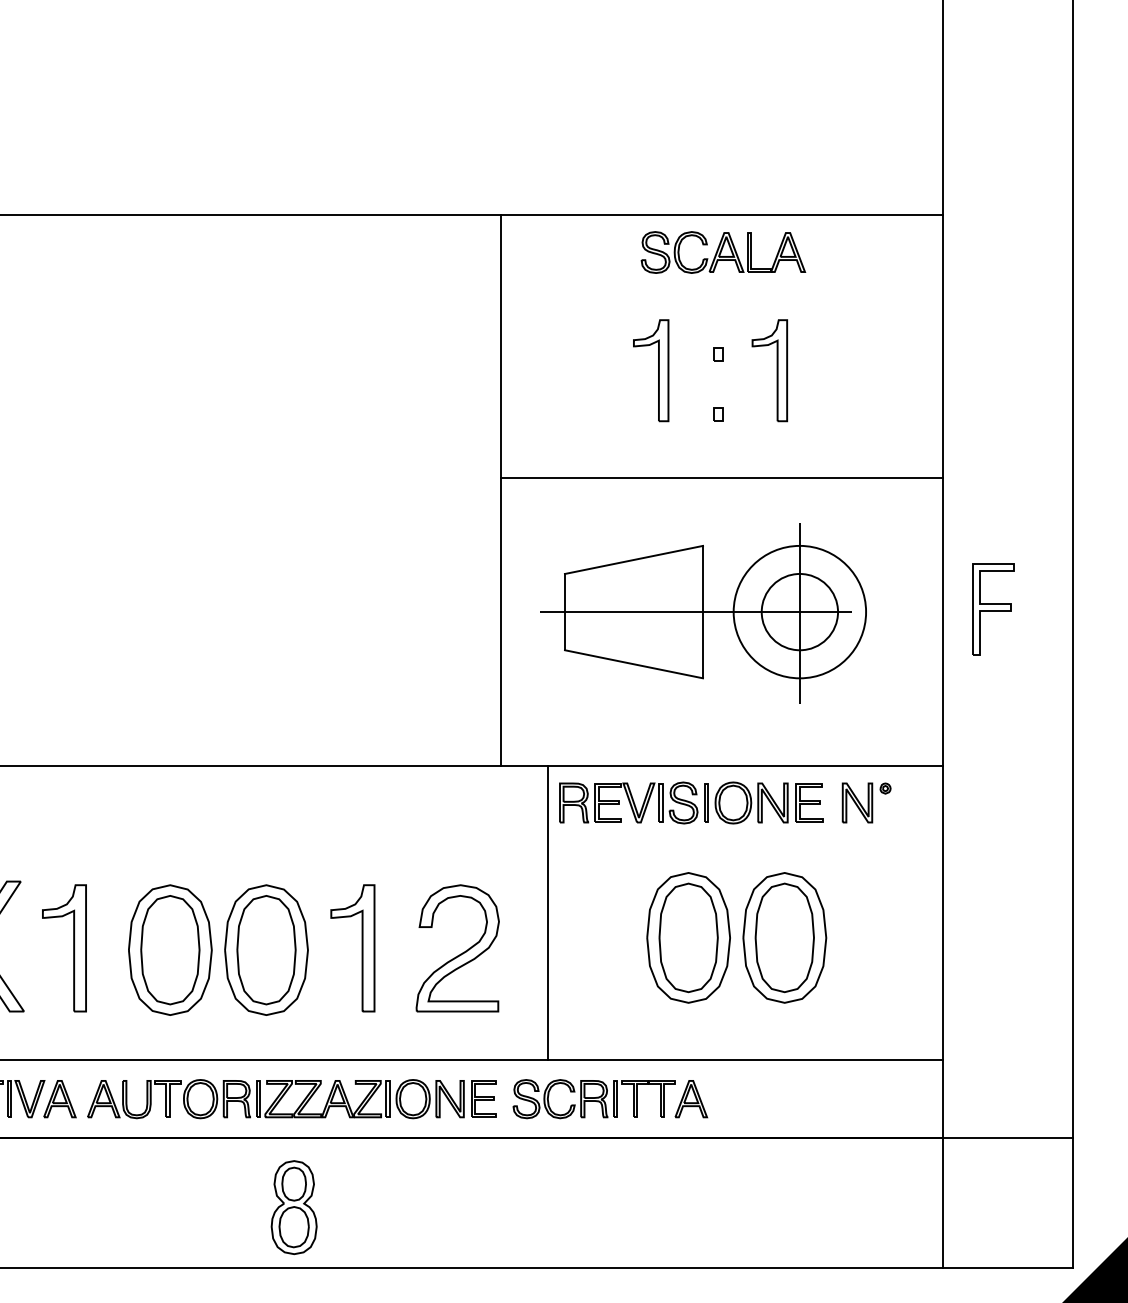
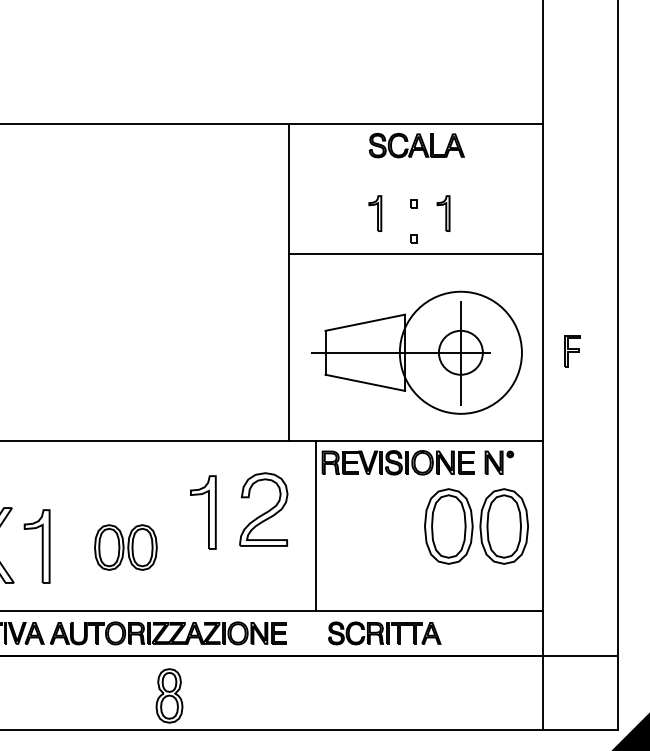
part: (651, 370) -> (375, 213), size x0.6
part: (769, 370) -> (443, 213), size x0.6
line: (721, 477) -> (415, 253), moved
part: (993, 609) -> (572, 351), size x0.6
circle: (799, 611) -> (460, 352), size x1.6
part: (736, 937) -> (476, 526), moved
part: (353, 948) -> (203, 512), moved
part: (457, 948) -> (263, 509), moved
part: (217, 950) -> (125, 547), size x0.6
part: (609, 1099) -> (384, 633), moved

